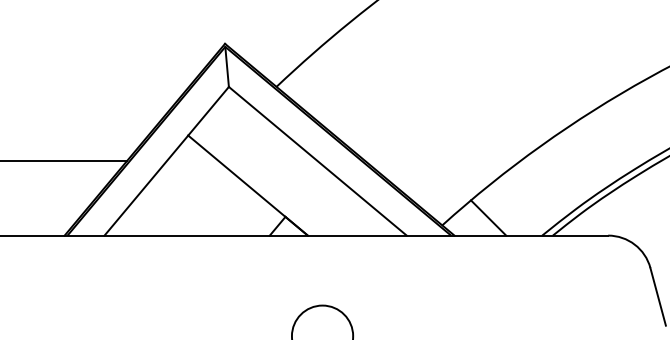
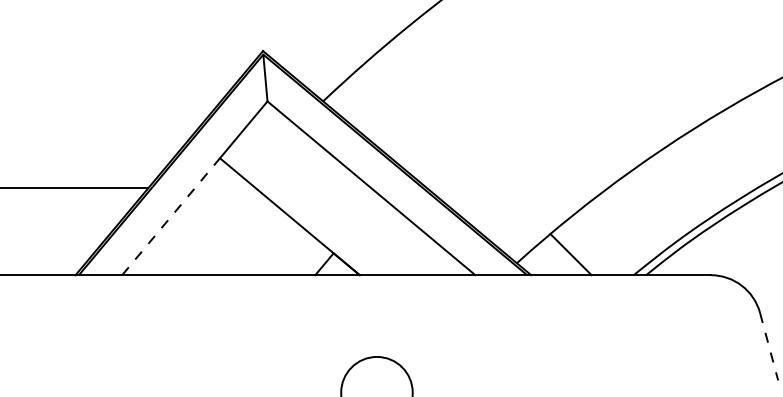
line: (146, 185) -> (171, 216), solid -> dashed
line: (658, 296) -> (769, 346), solid -> dashed

